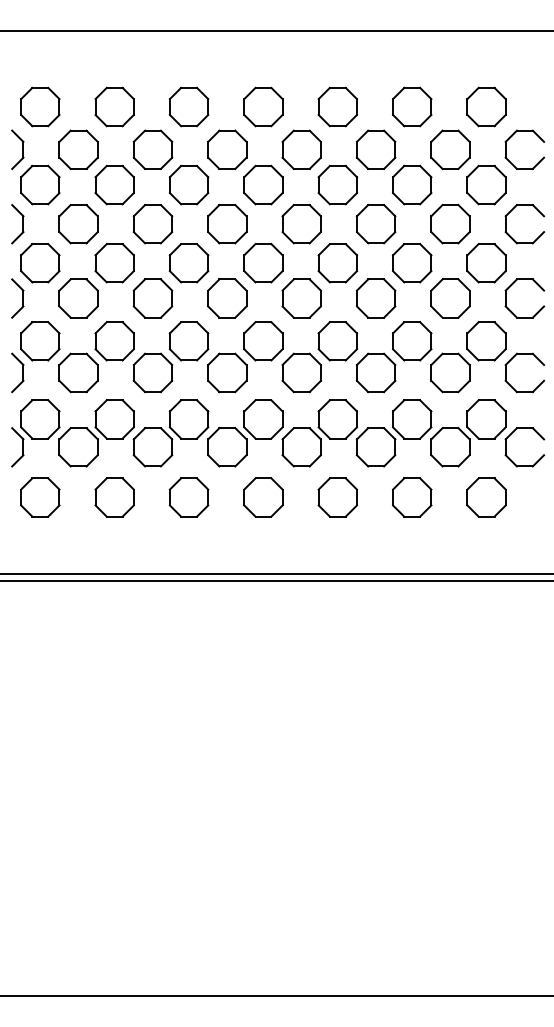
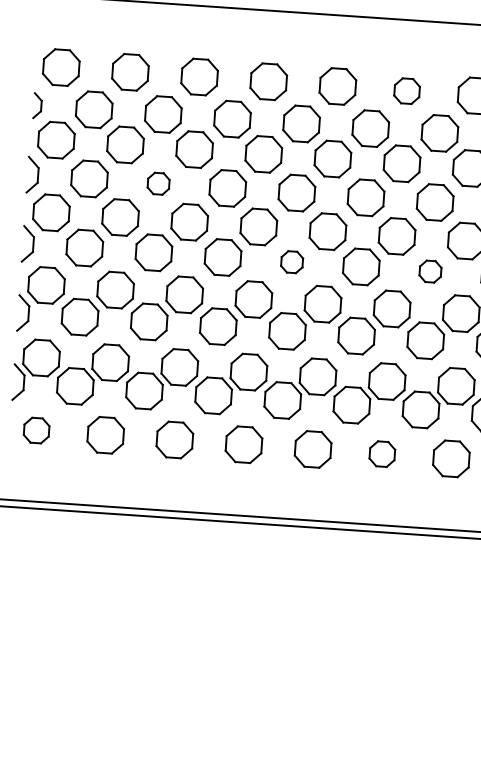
part: (412, 106) -> (407, 90), size x0.7
part: (17, 149) -> (37, 105), size x0.7
part: (152, 224) -> (158, 183), size x0.6
part: (301, 298) -> (291, 262), size x0.6
part: (450, 298) -> (430, 271), size x0.6
part: (40, 497) -> (36, 430), size x0.7
part: (412, 497) -> (382, 454), size x0.7

